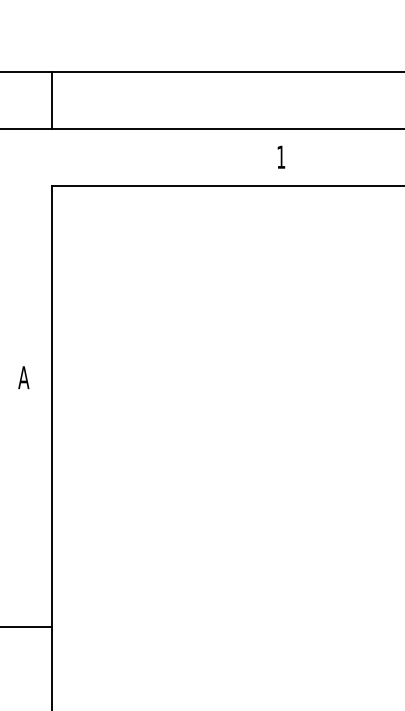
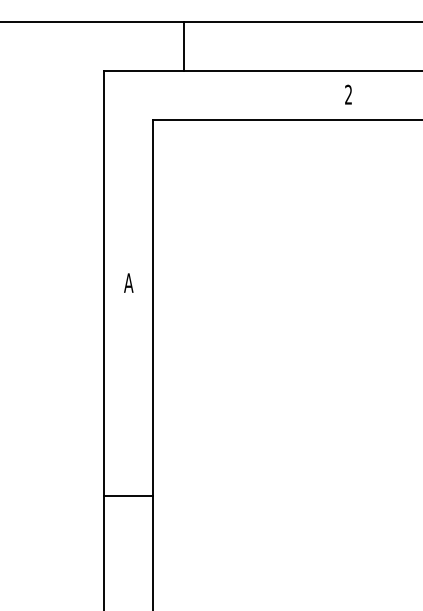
line: (51, 100) -> (183, 46), moved
text: (281, 156) -> (348, 94), 1 -> 2

